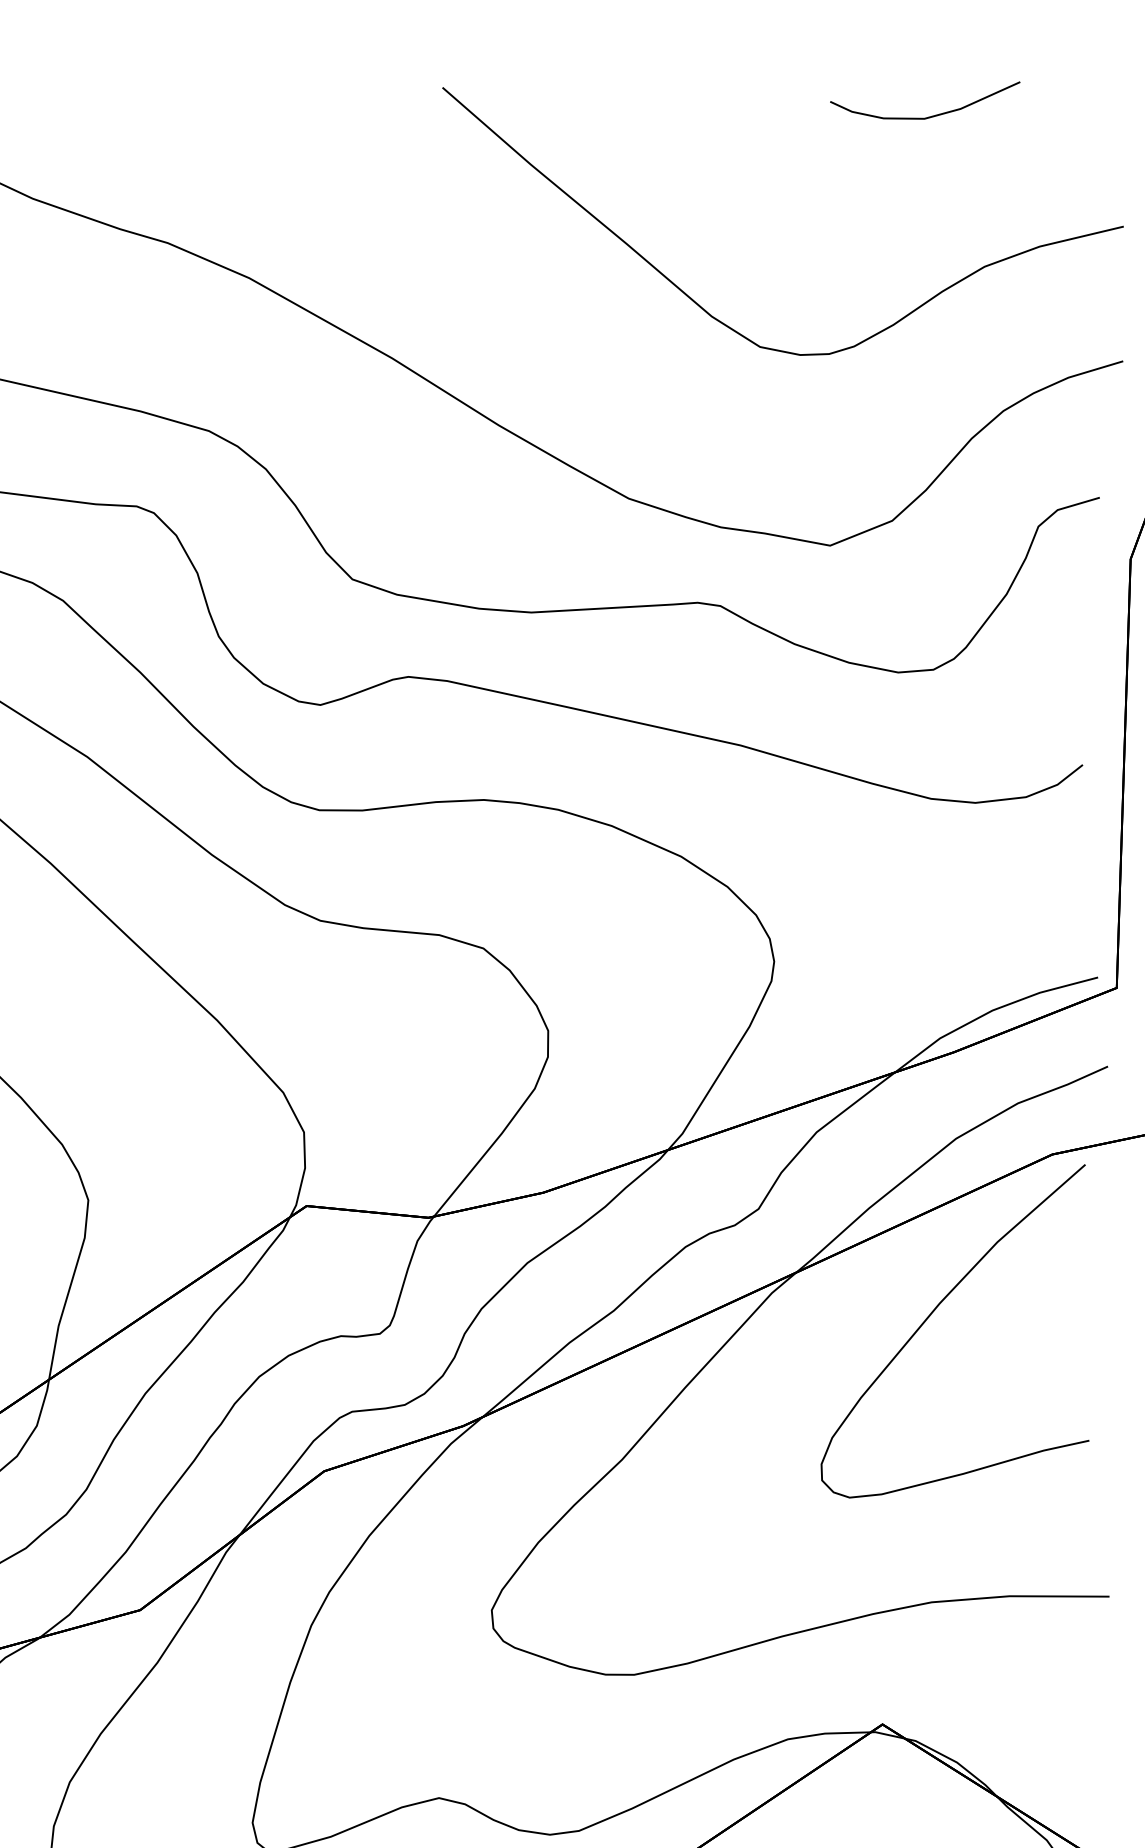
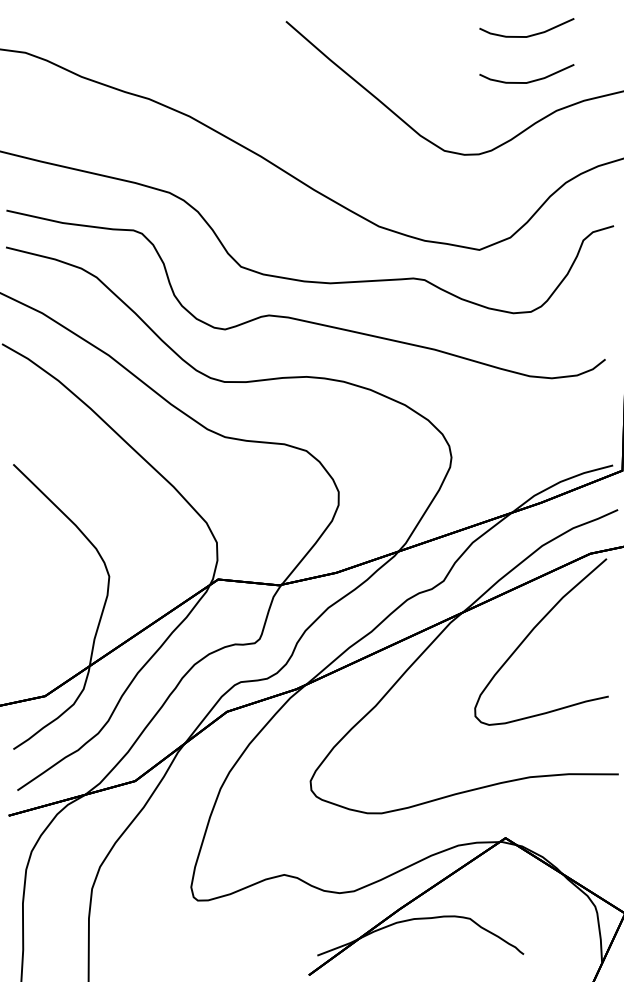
part: (926, 207) -> (527, 81), added

